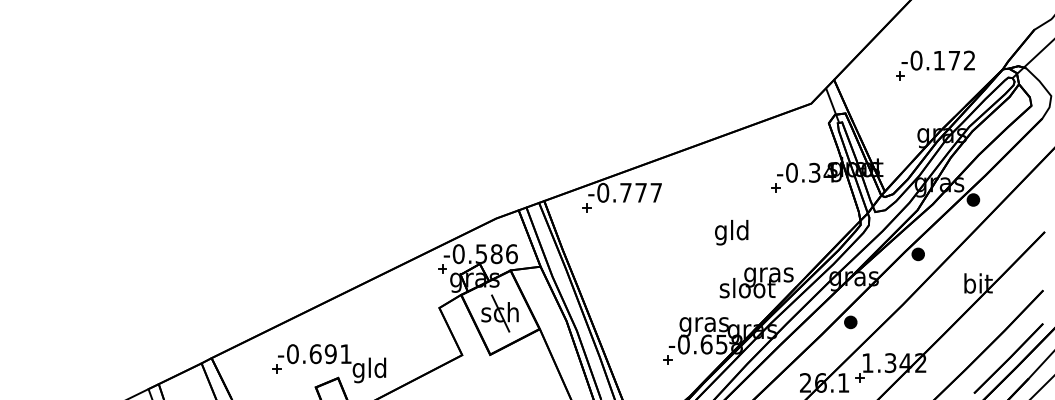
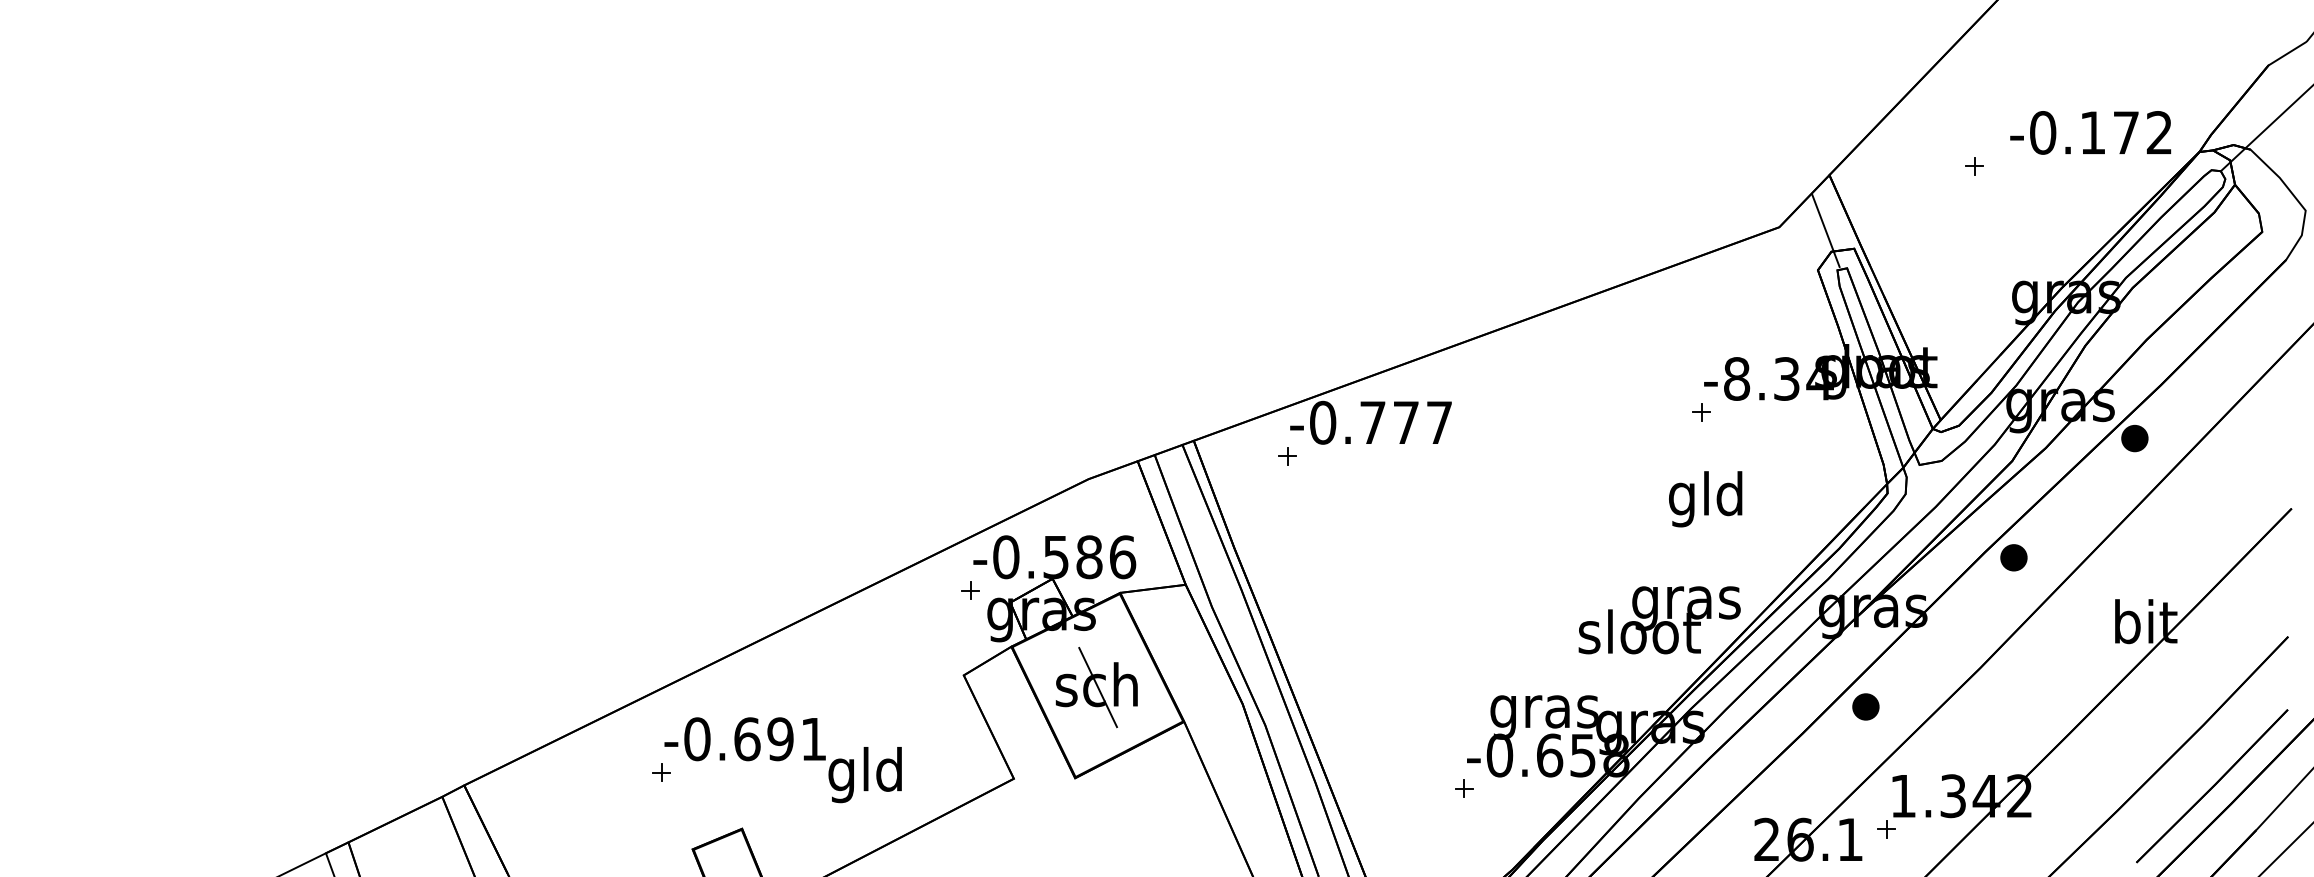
text: (937, 60) -> (2089, 132), moved
text: (791, 172) -> (1735, 378), -0.34 -> -8.34
text: (731, 232) -> (1705, 498), moved
part: (329, 363) -> (777, 759), moved

